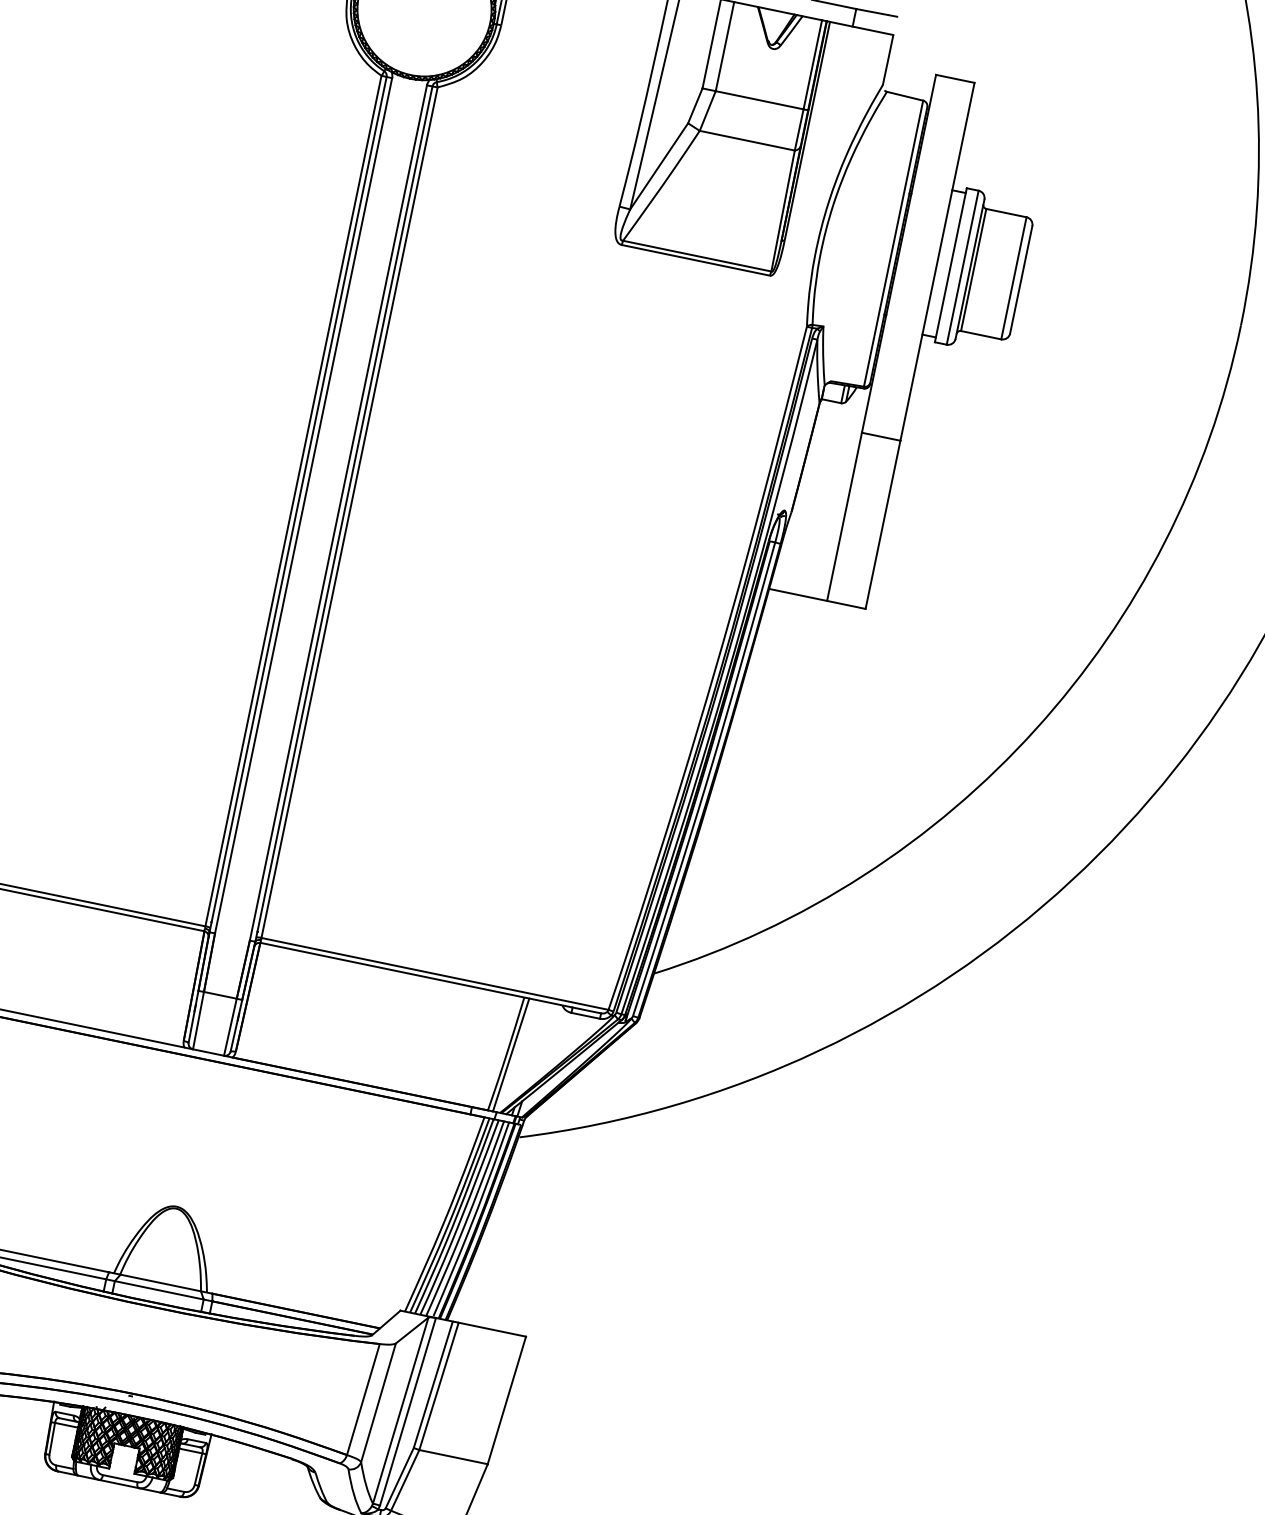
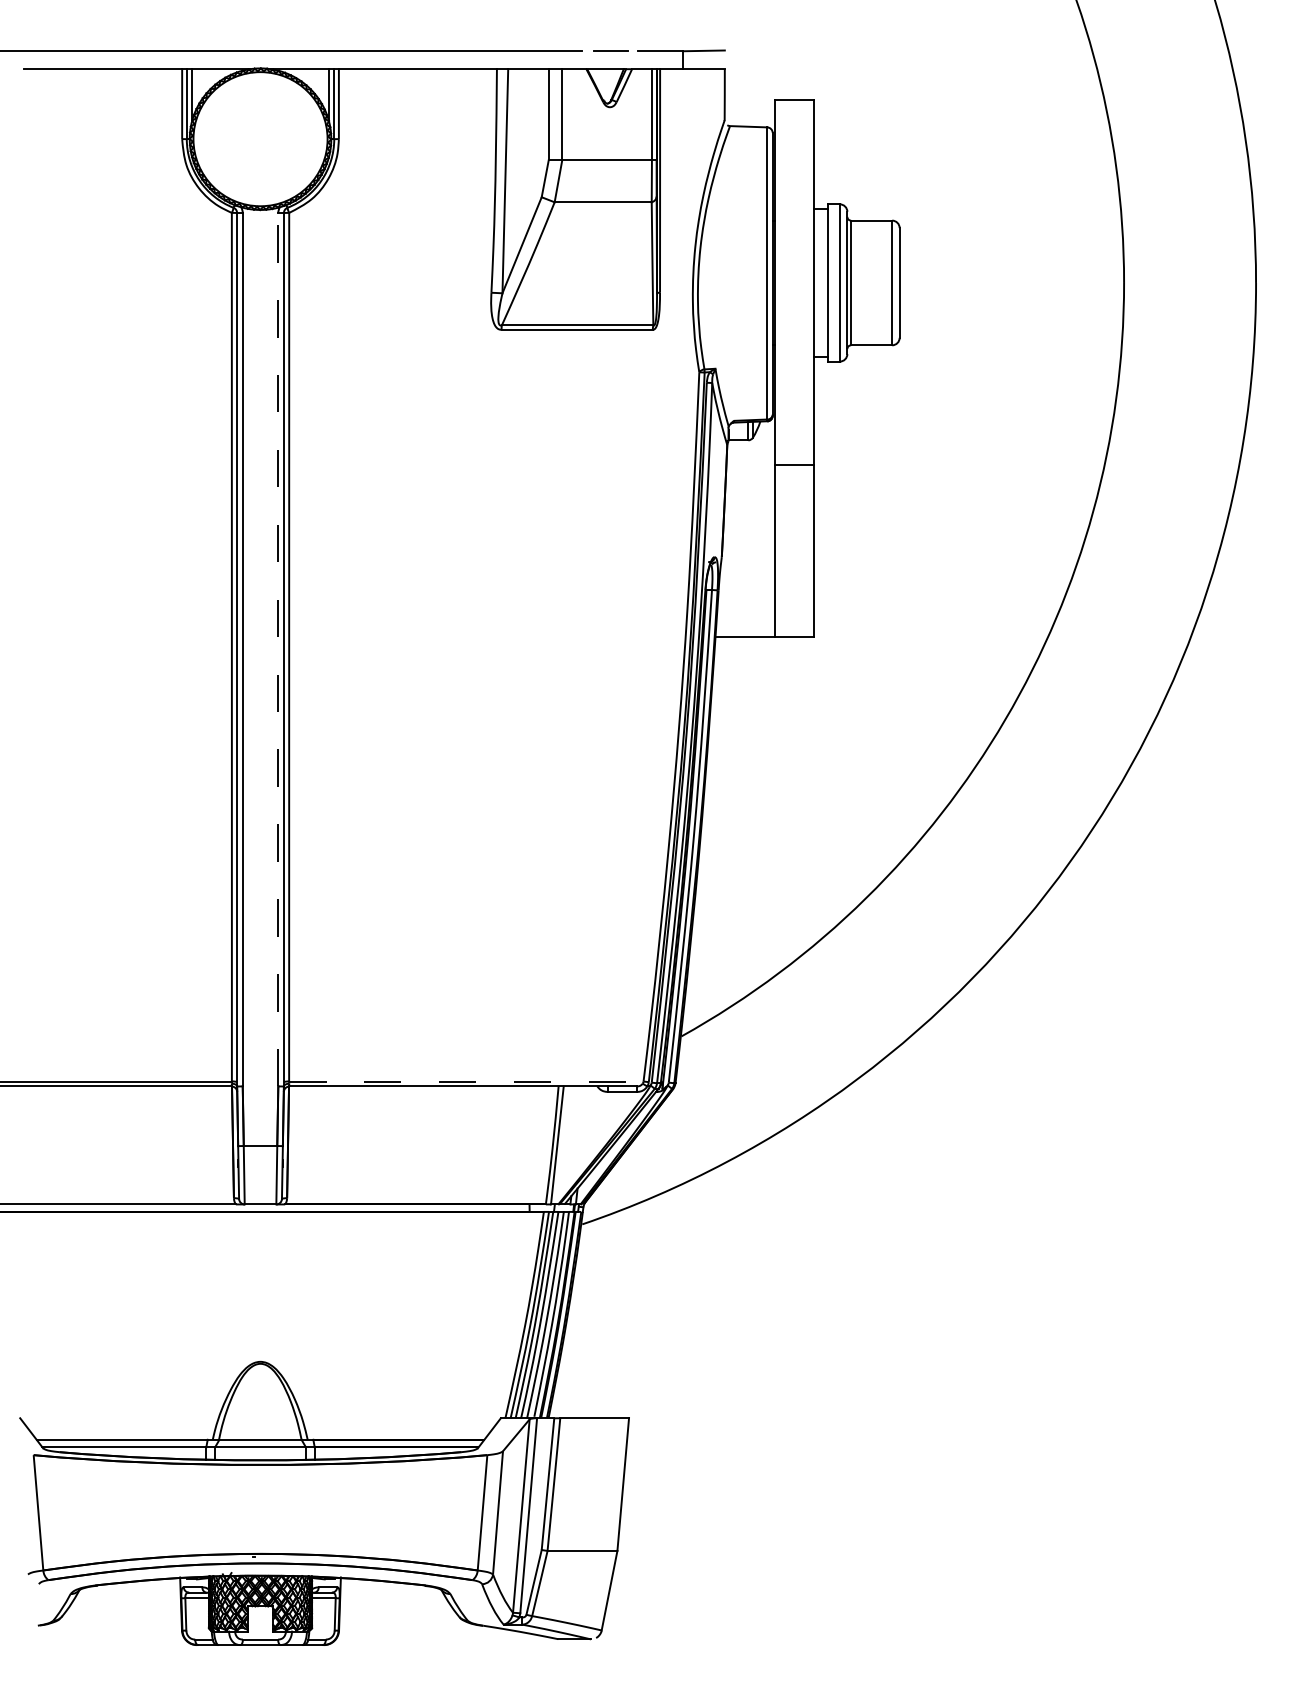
line: (338, 512) -> (278, 649), solid -> dashed
line: (435, 973) -> (466, 1081), solid -> dashed

